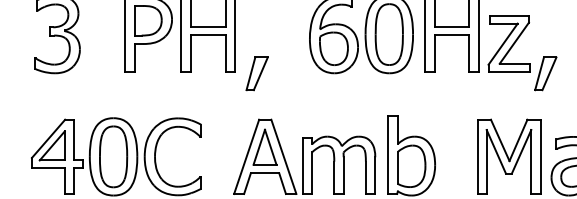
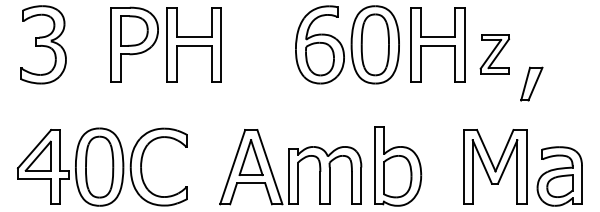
part: (508, 43) -> (494, 53), size x0.7
part: (256, 73) -> (242, 83), removed

